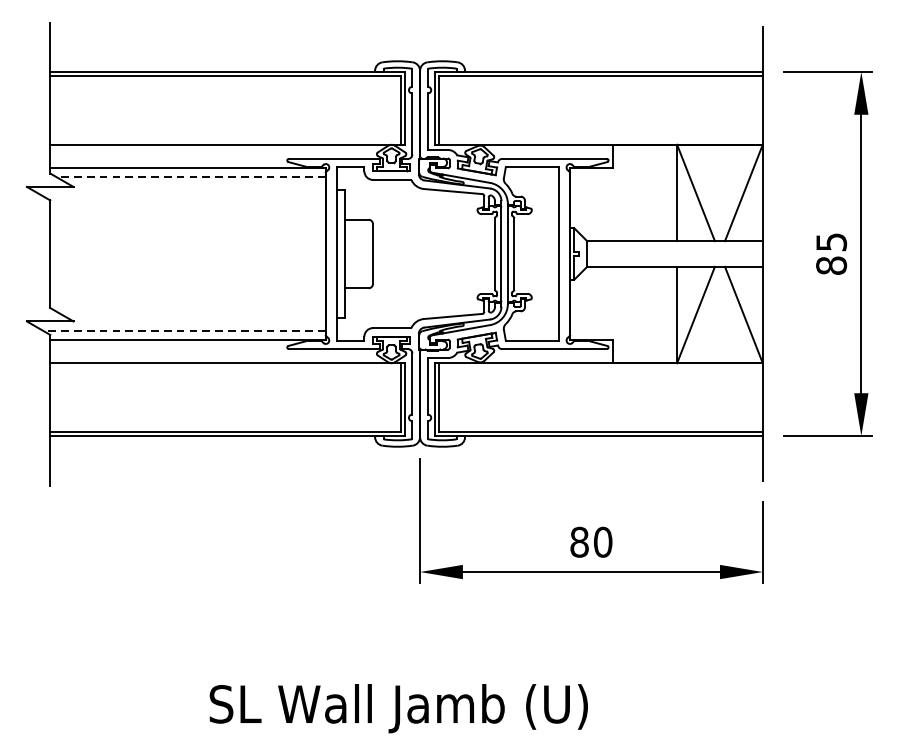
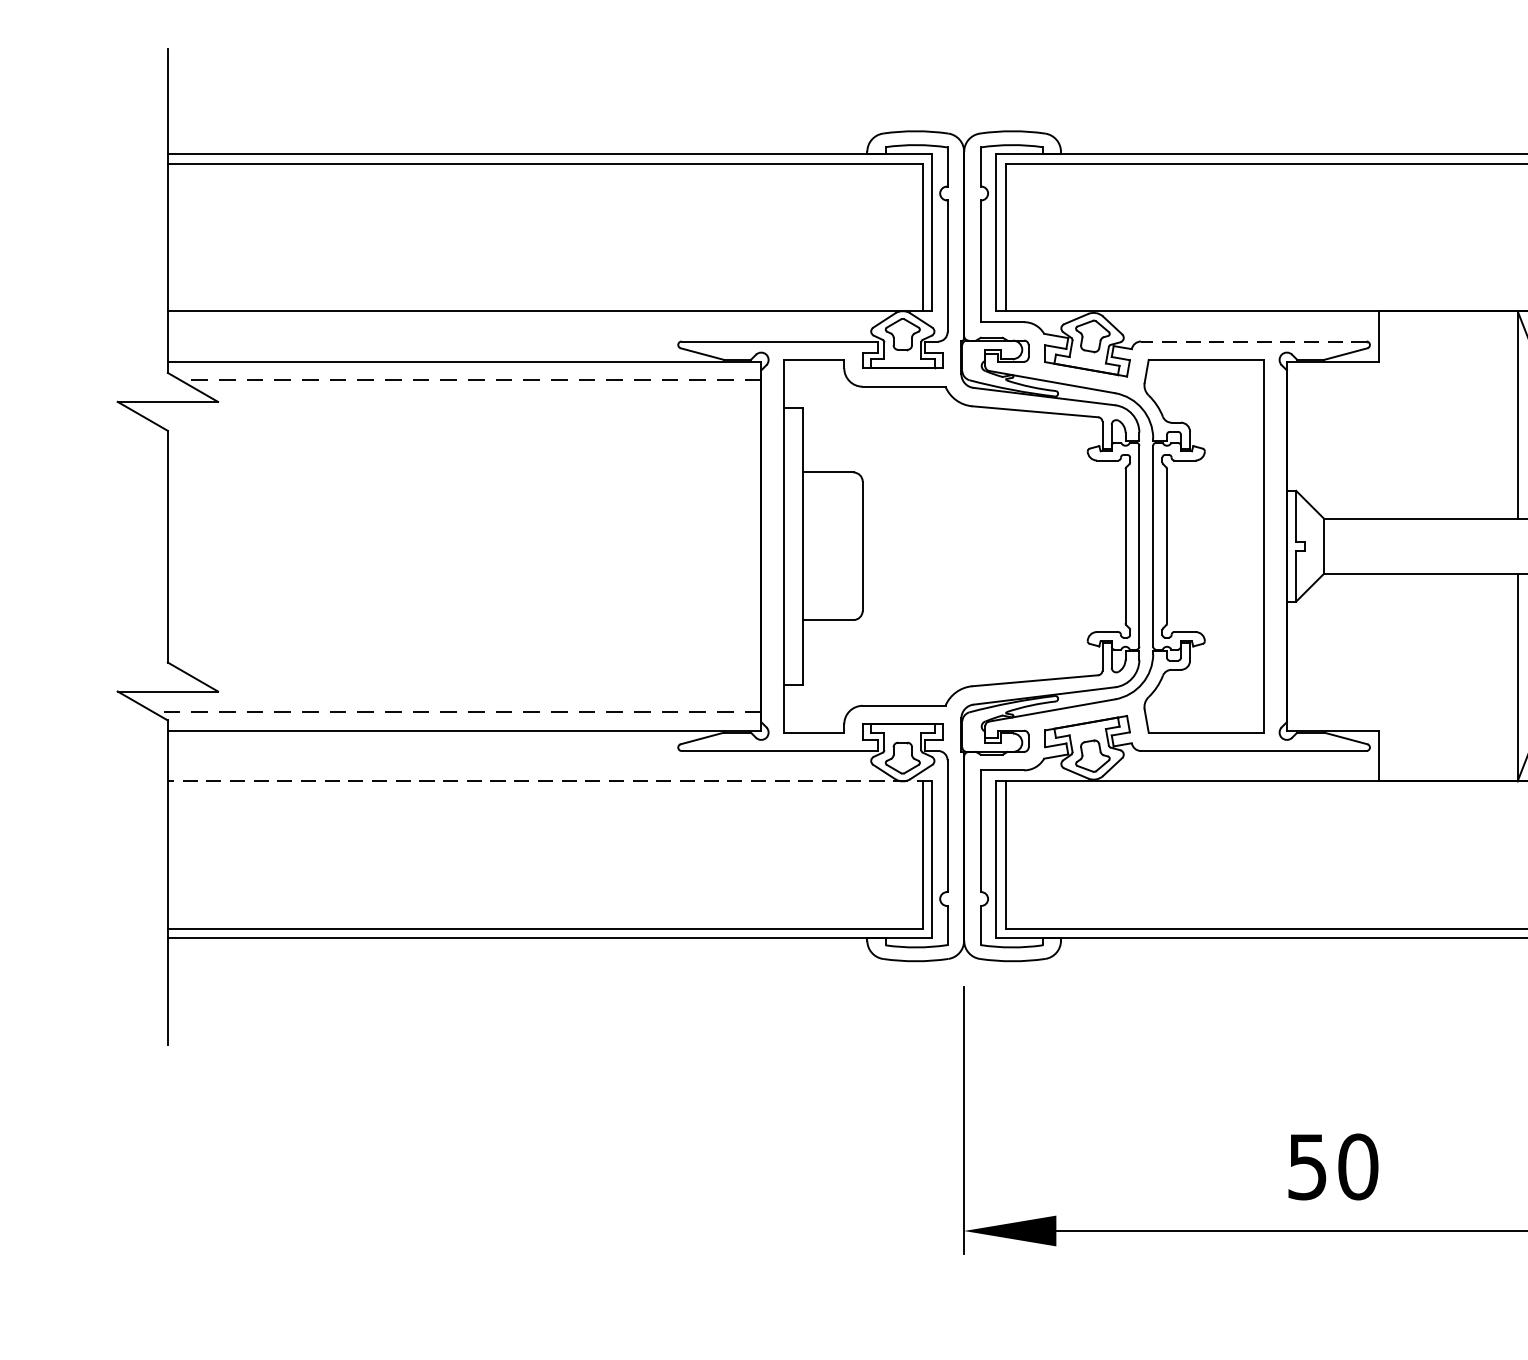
line: (554, 158) -> (1253, 340), solid -> dashed
line: (227, 363) -> (549, 781), solid -> dashed
text: (579, 541) -> (1307, 1165), 80 -> 50

